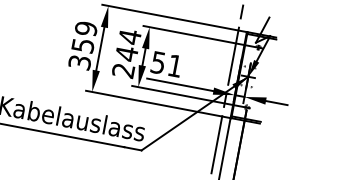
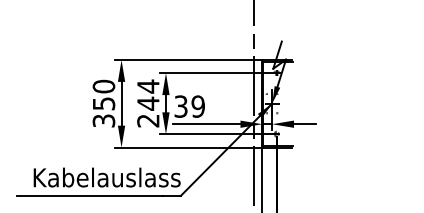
text: (86, 28) -> (104, 86), 359 -> 350
text: (166, 64) -> (189, 106), 51 -> 39

